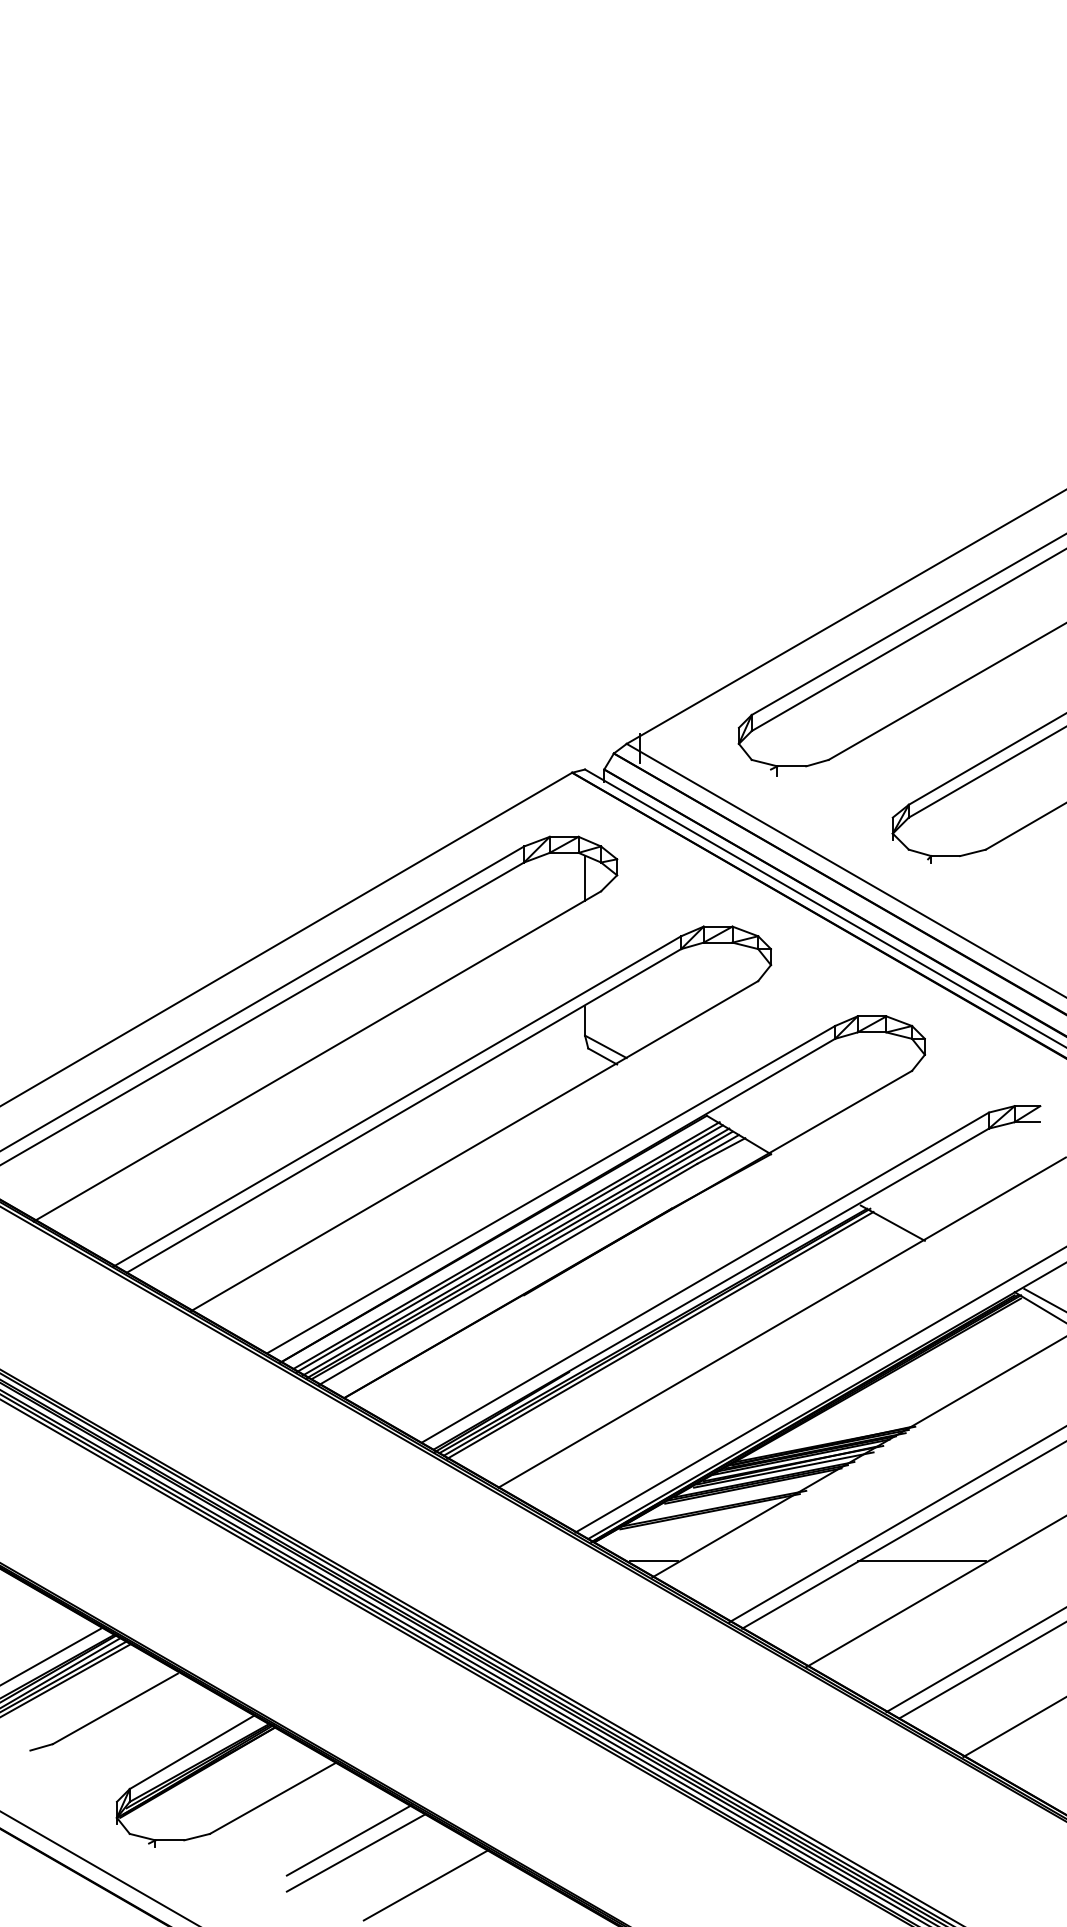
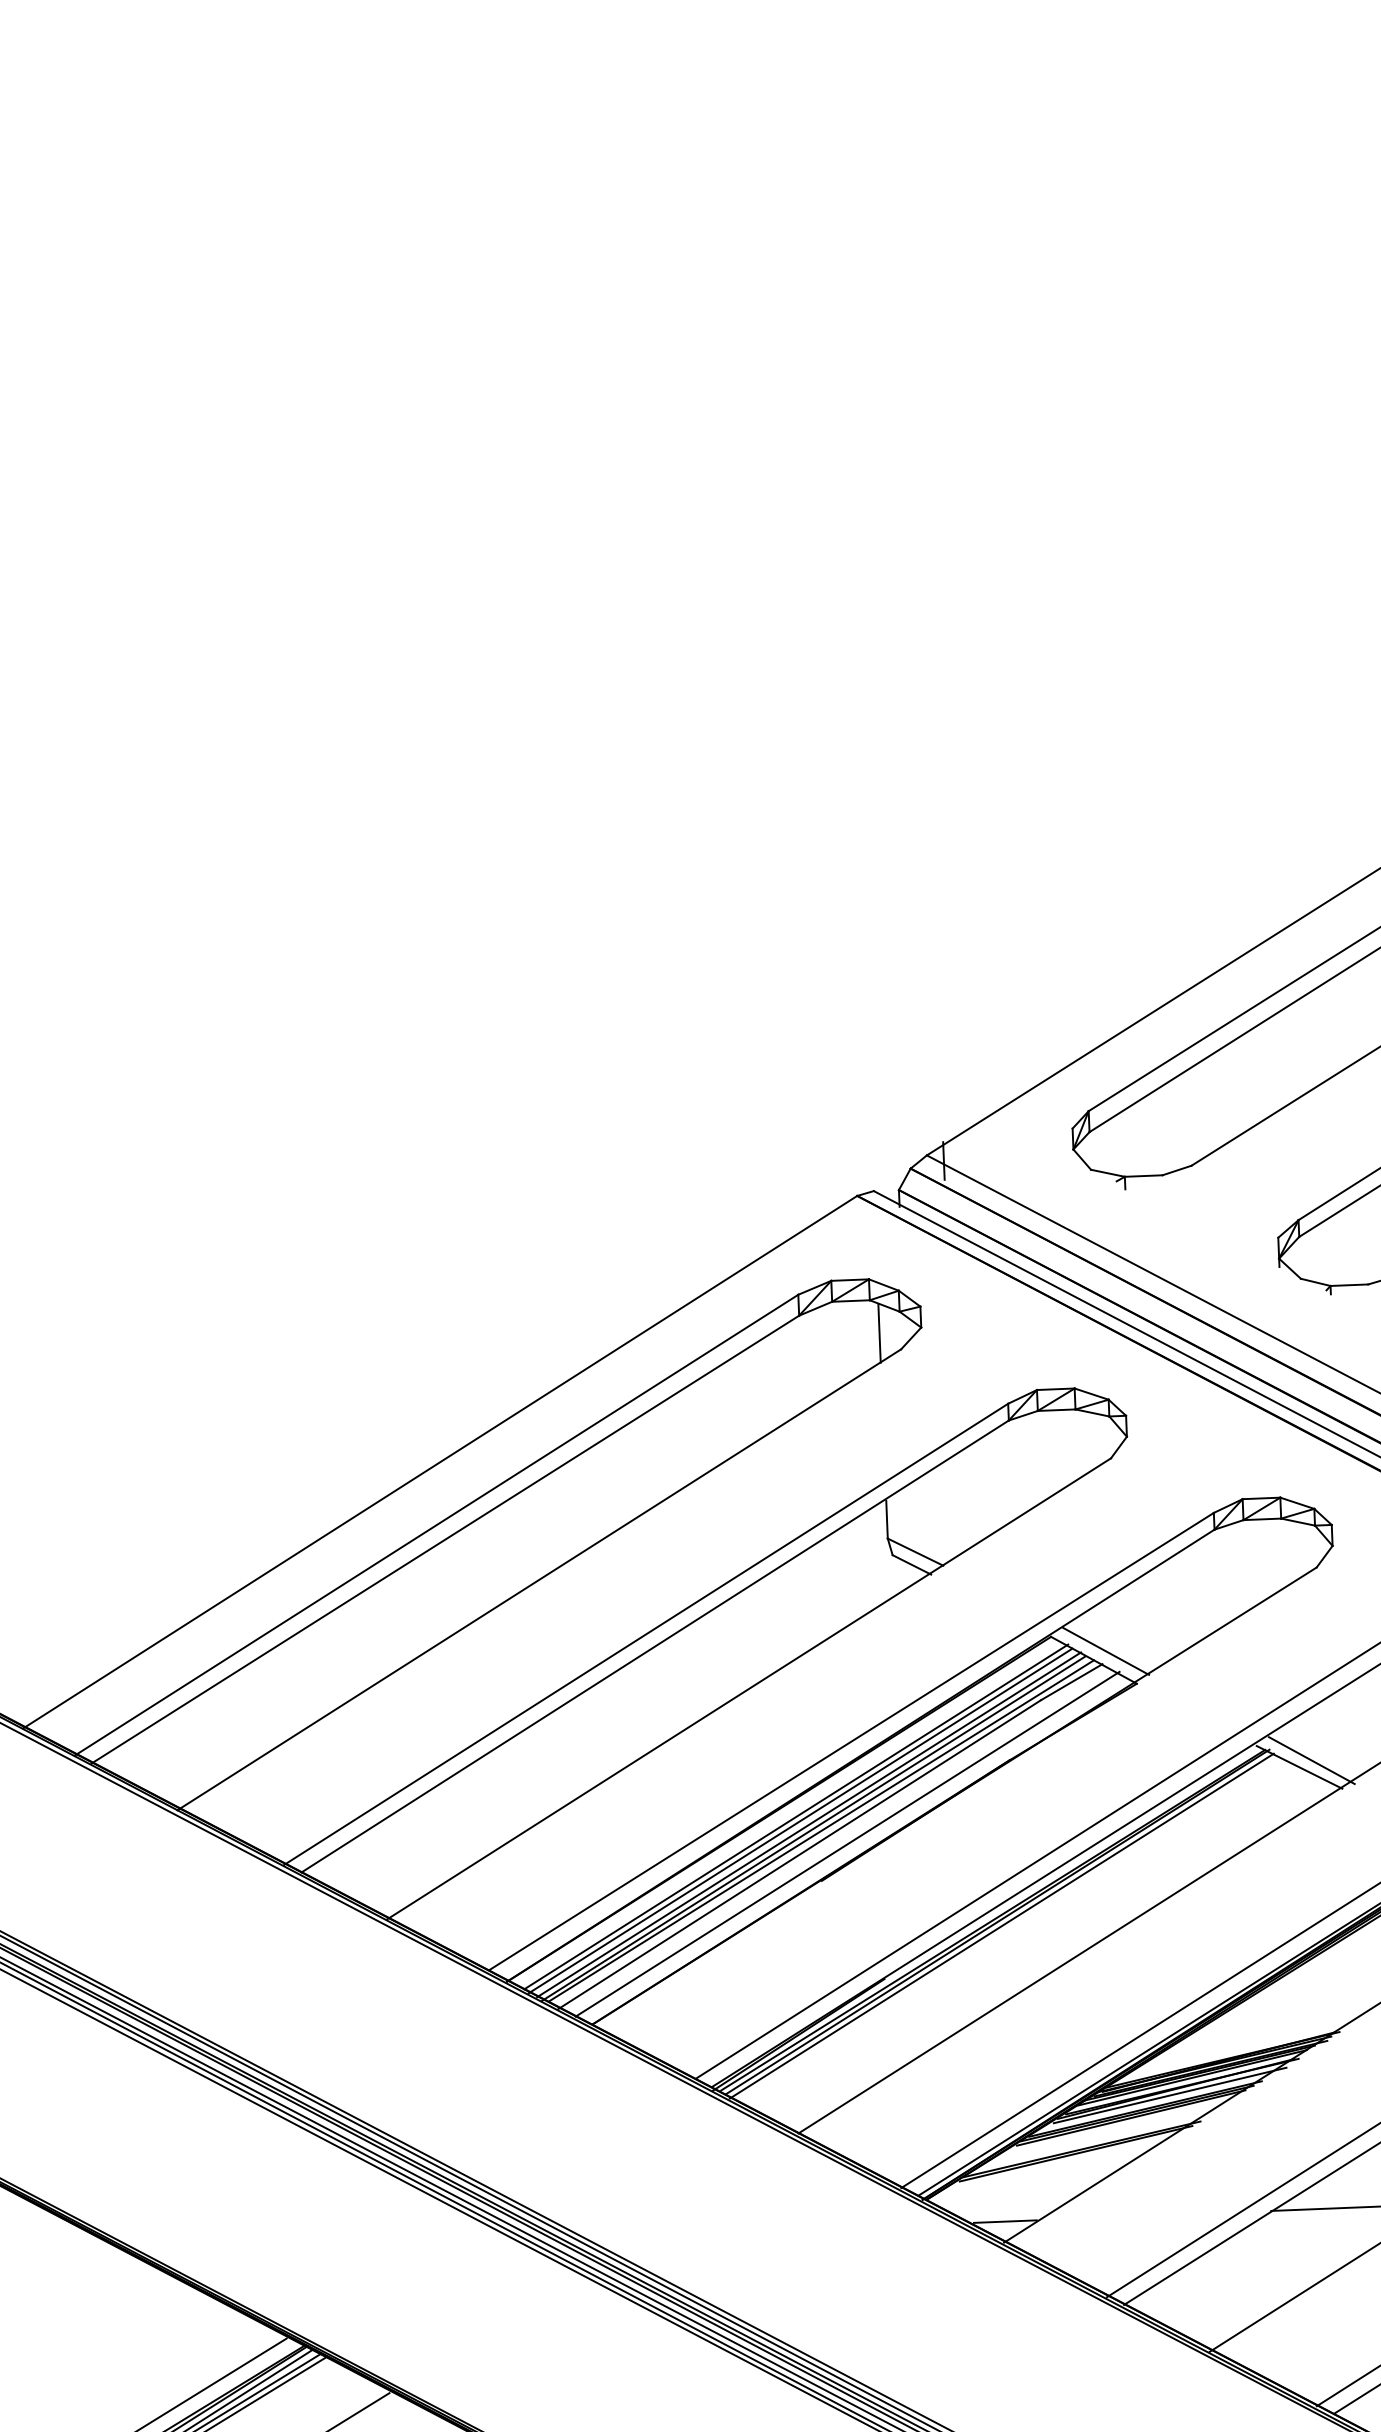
line: (748, 1128) -> (1106, 1651), added
line: (902, 1218) -> (1311, 1760), added
line: (544, 1267) -> (846, 1843), added

